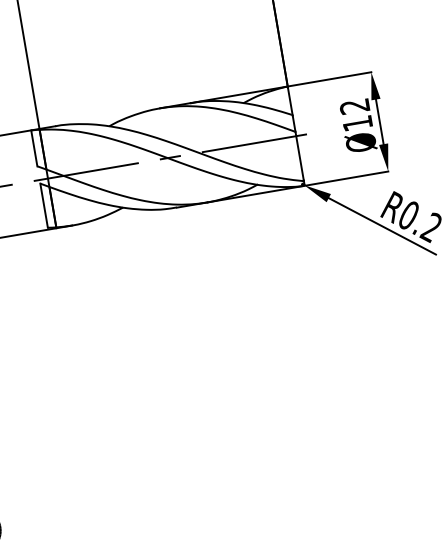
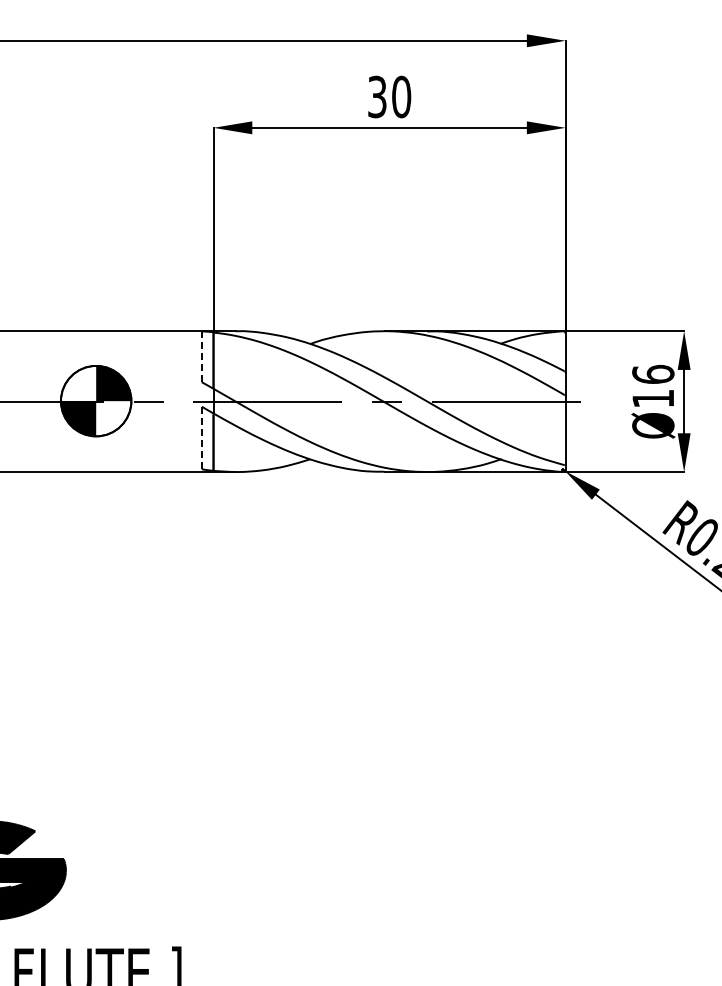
text: (354, 105) -> (653, 373), Ø12 -> Ø16
line: (34, 148) -> (201, 356), solid -> dashed
line: (43, 205) -> (201, 437), solid -> dashed

